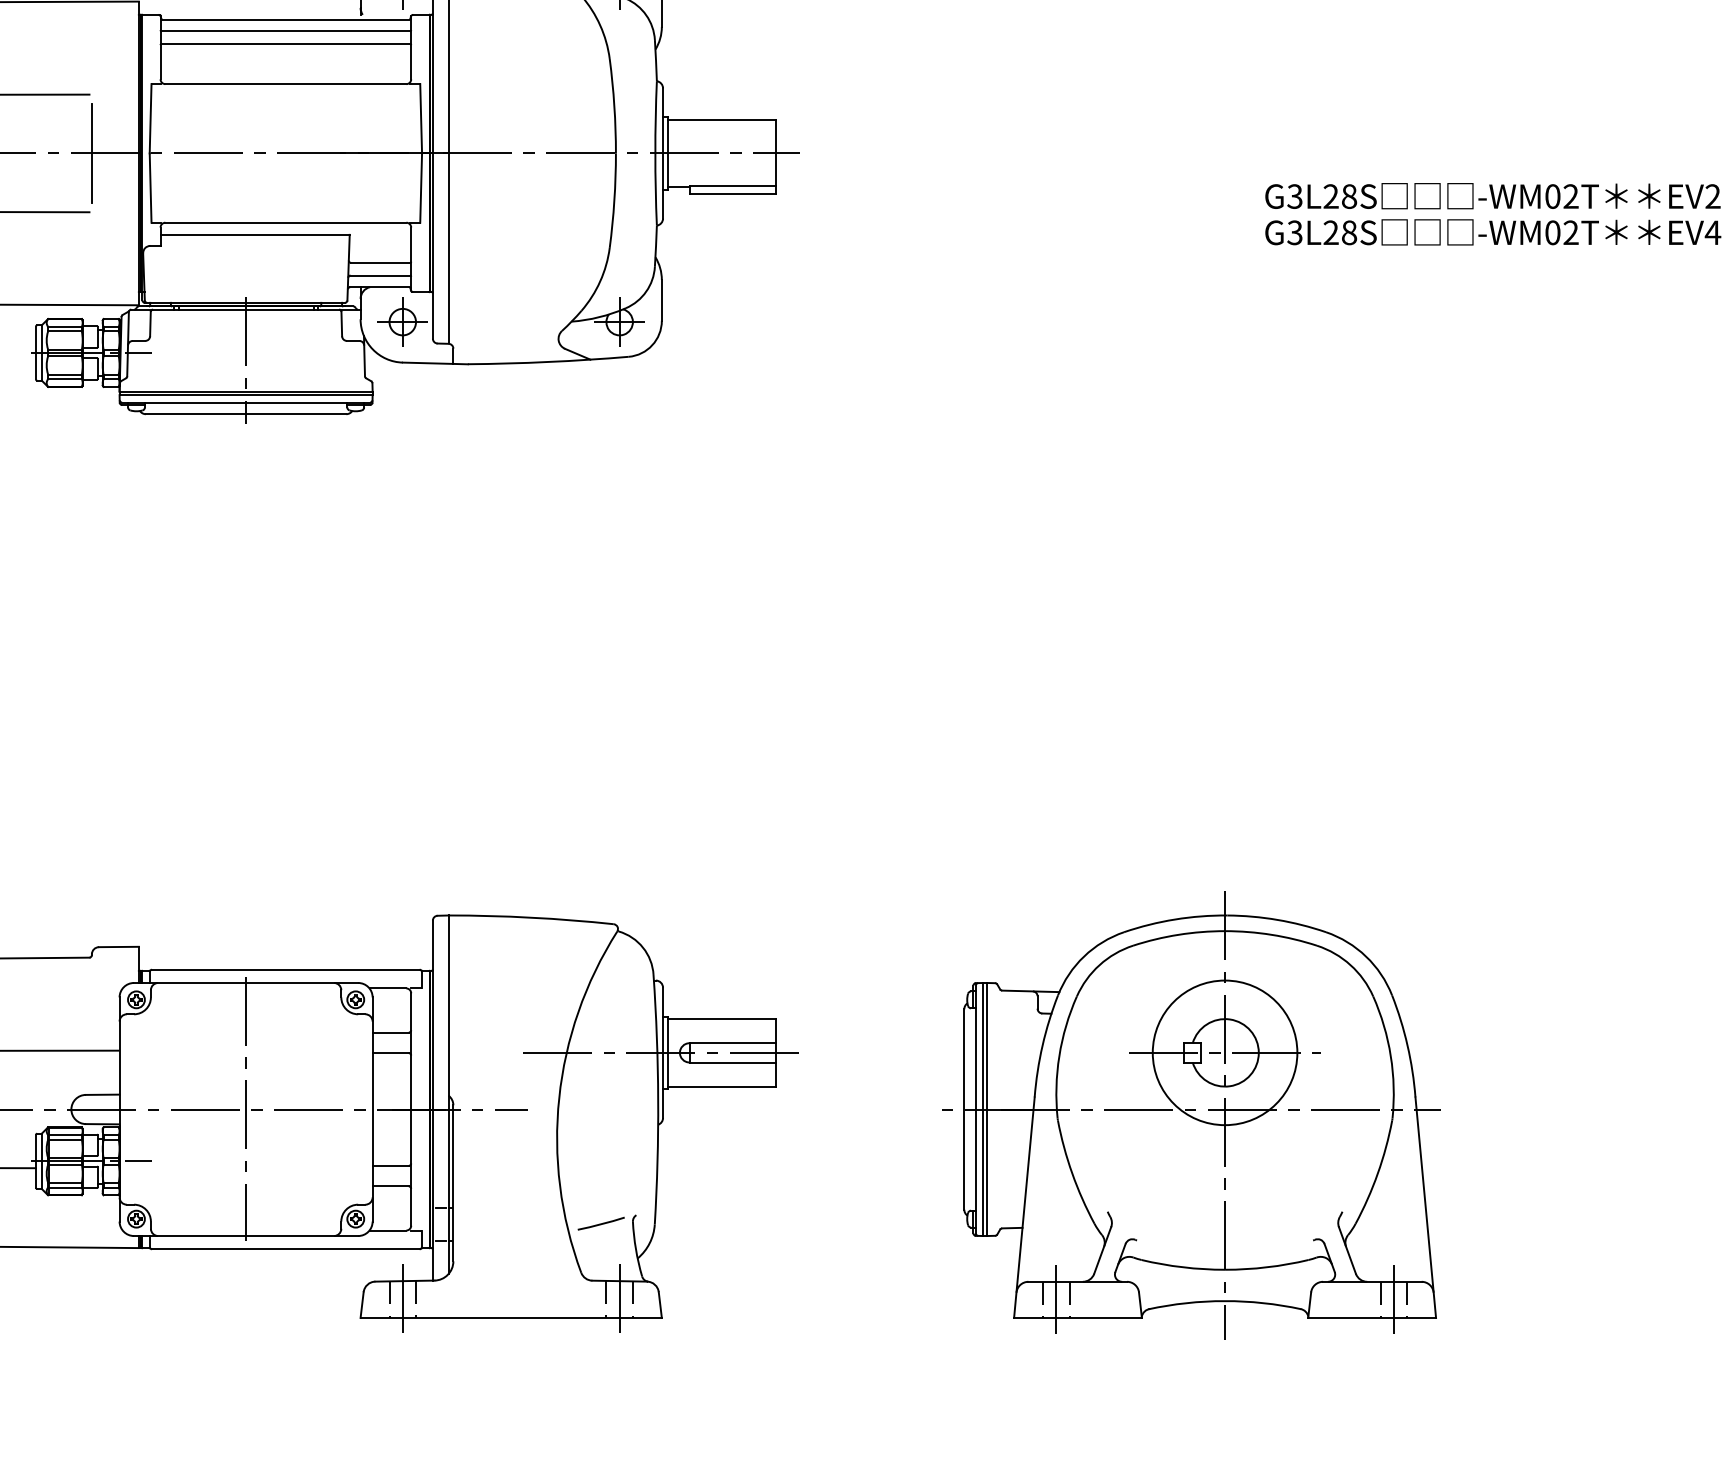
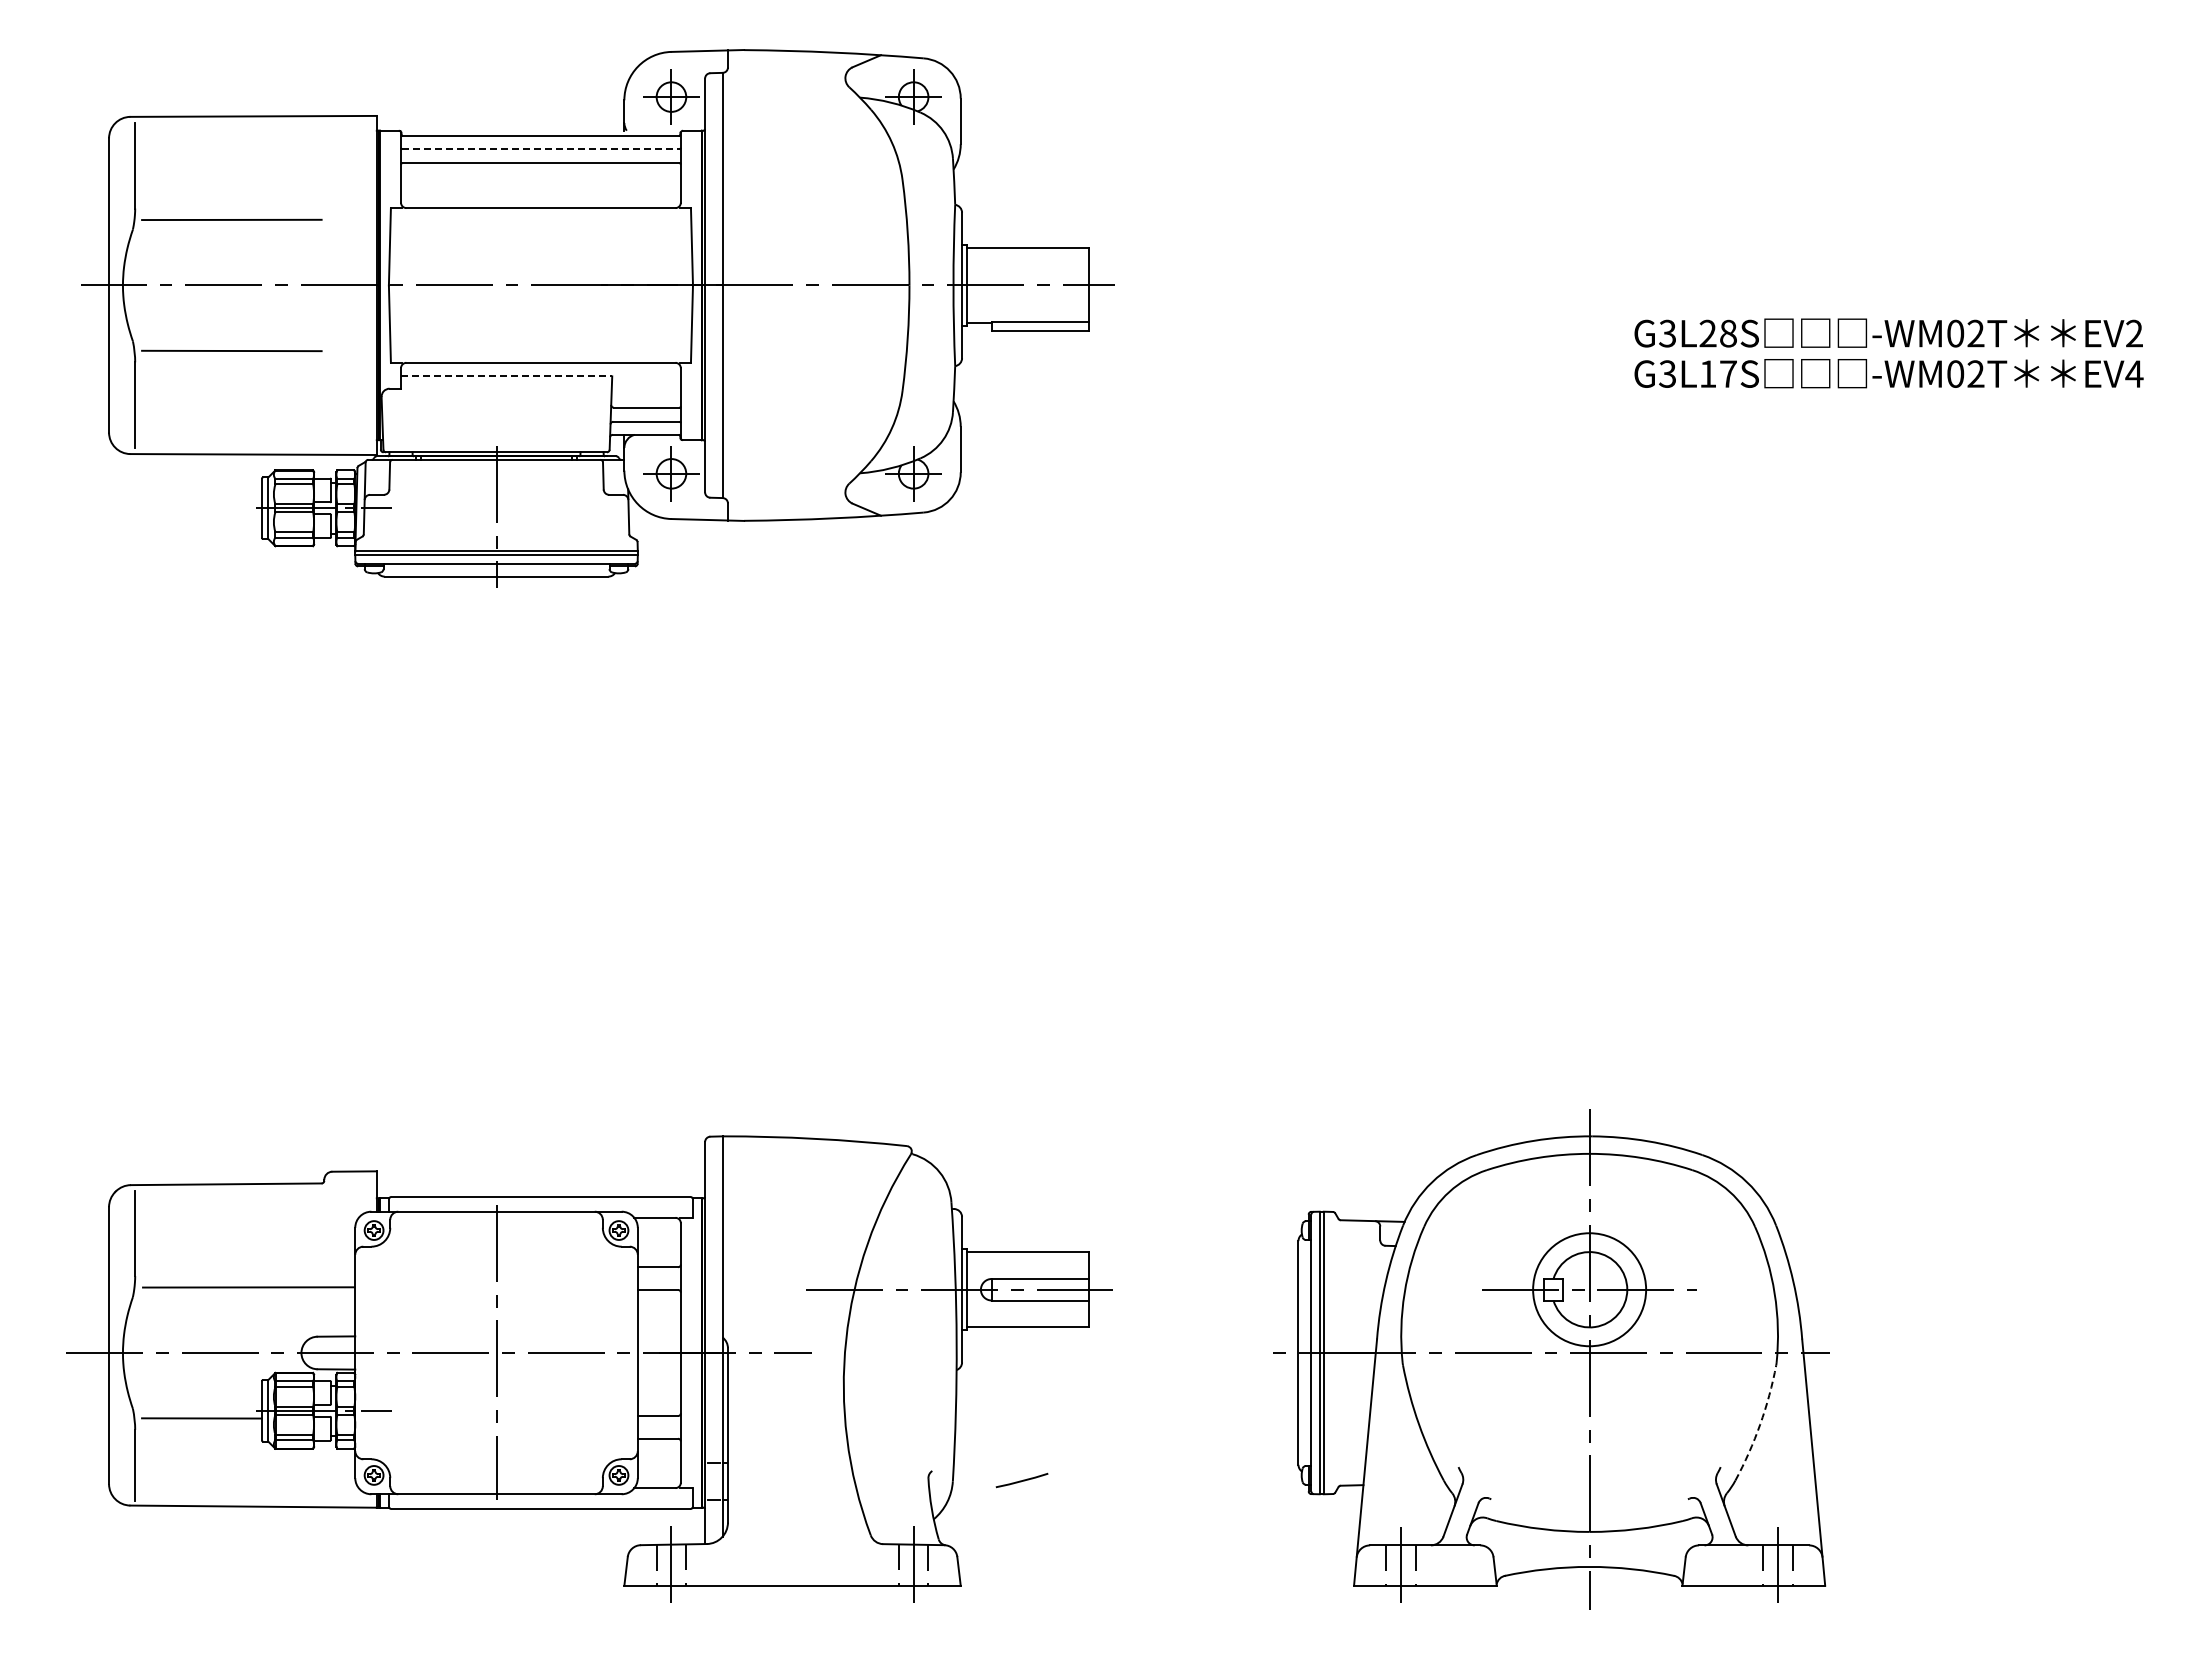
line: (285, 31) -> (540, 149), solid -> dashed
line: (92, 153) -> (324, 285), removed
text: (1339, 232) -> (1717, 373), G3L28S -> G3L17S
line: (255, 234) -> (506, 376), solid -> dashed
circle: (1224, 1052) -> (1589, 1289), size x0.7
arc: (1378, 1173) -> (1760, 1424), solid -> dashed
line: (600, 1223) -> (1021, 1480), moved

